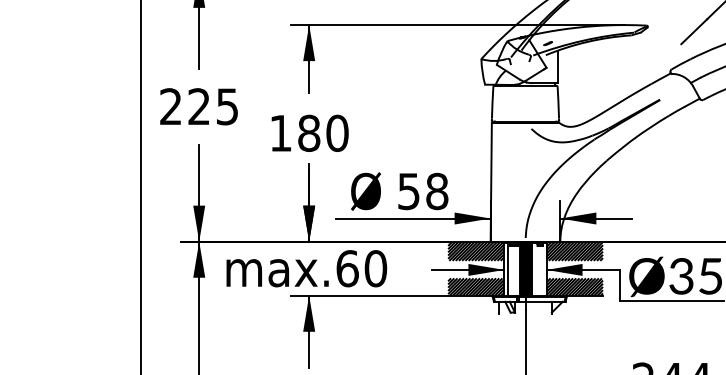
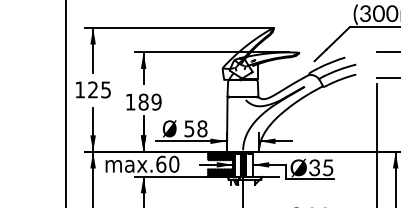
text: (169, 105) -> (79, 89), 225 -> 125
text: (337, 134) -> (156, 102), 180 -> 189
hatch: (574, 249) -> (265, 155), removed
hatch: (574, 286) -> (265, 172), removed

